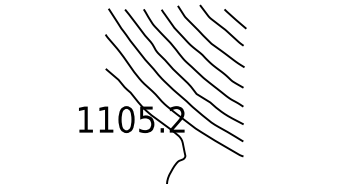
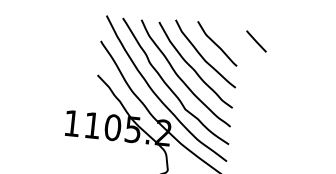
line: (235, 19) -> (256, 41), moved

